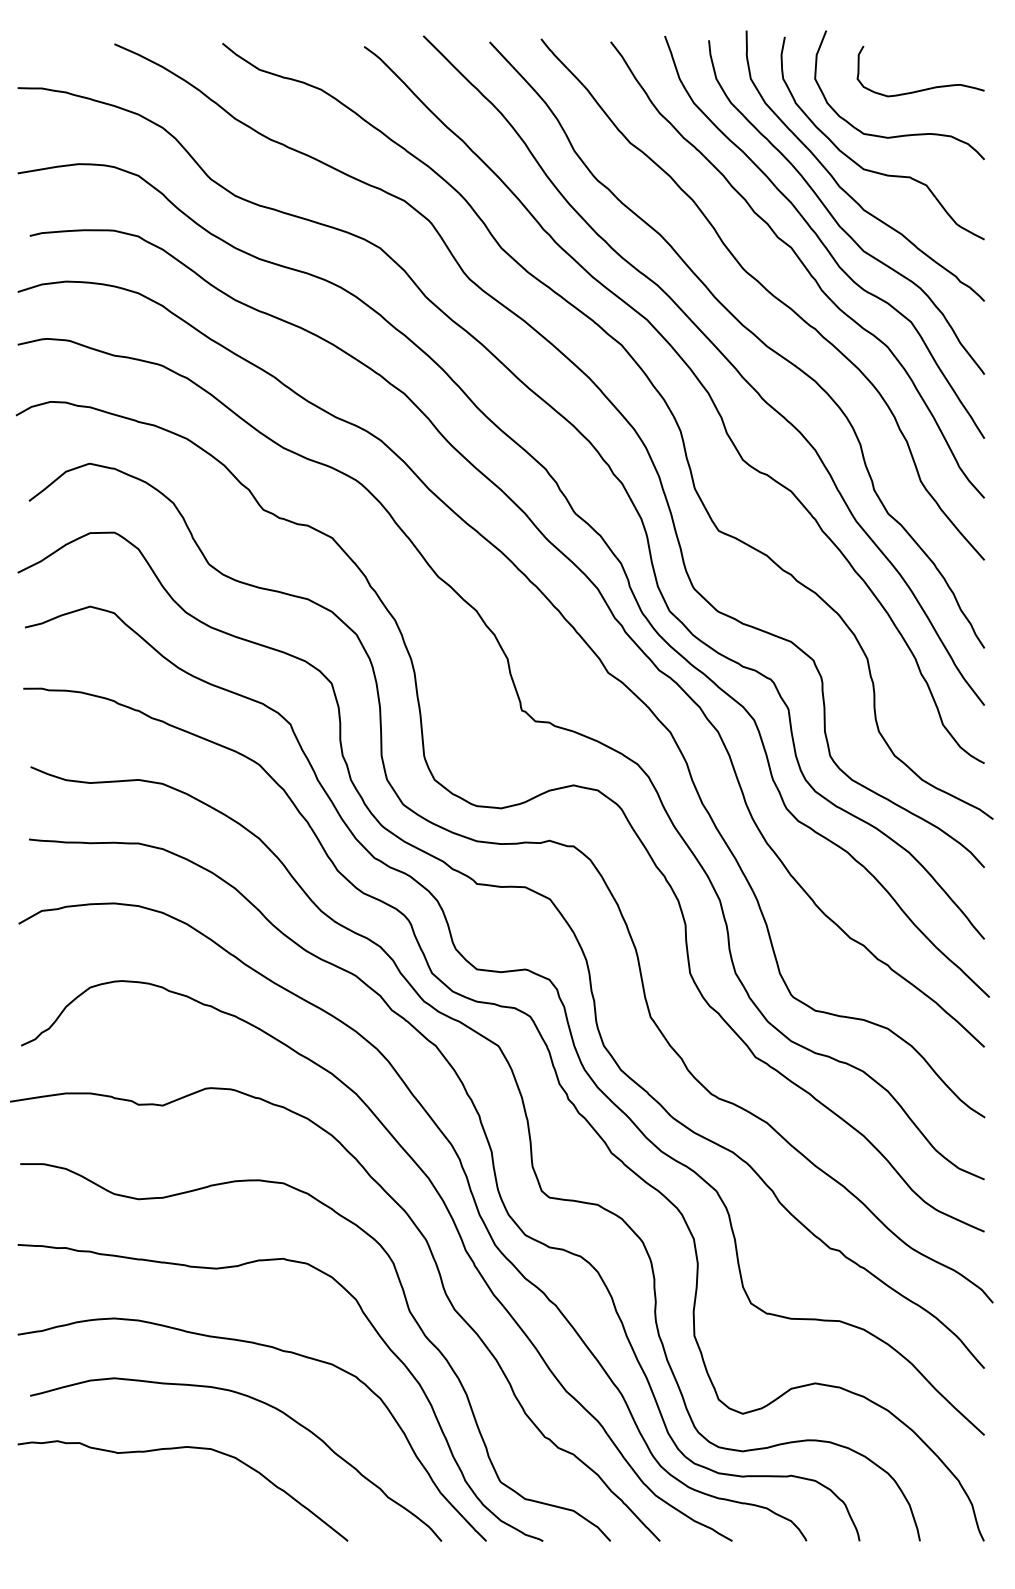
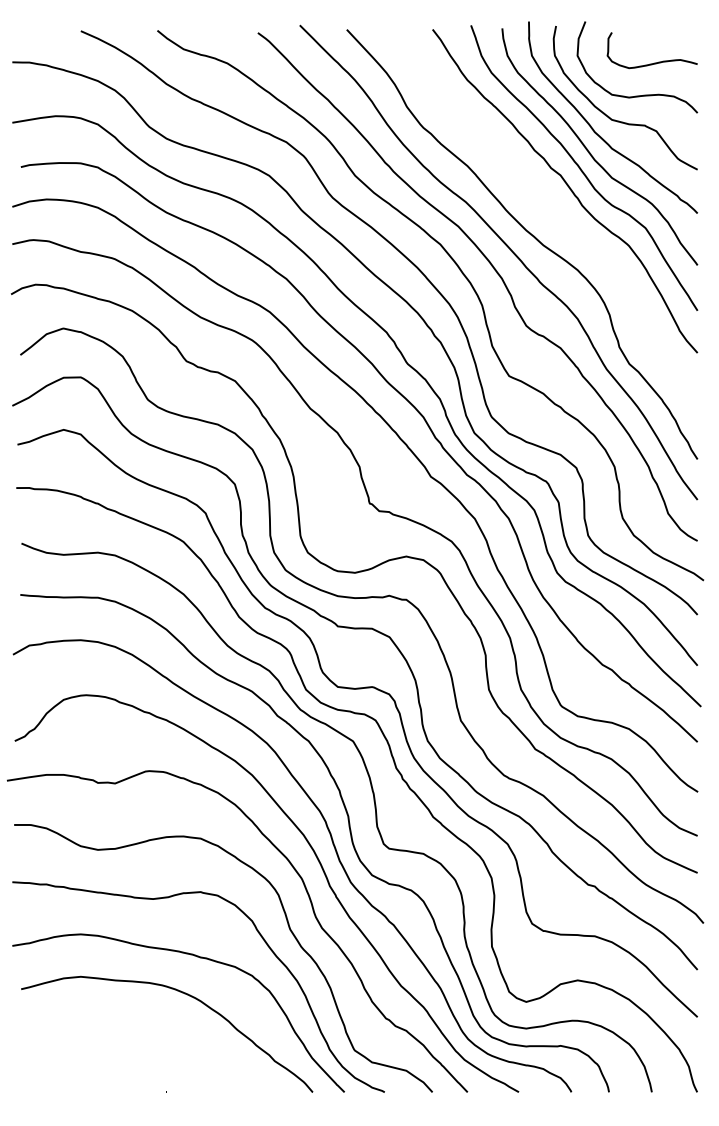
curve: (768, 292) -> (544, 207), removed
curve: (174, 1449) -> (123, 1027), removed

